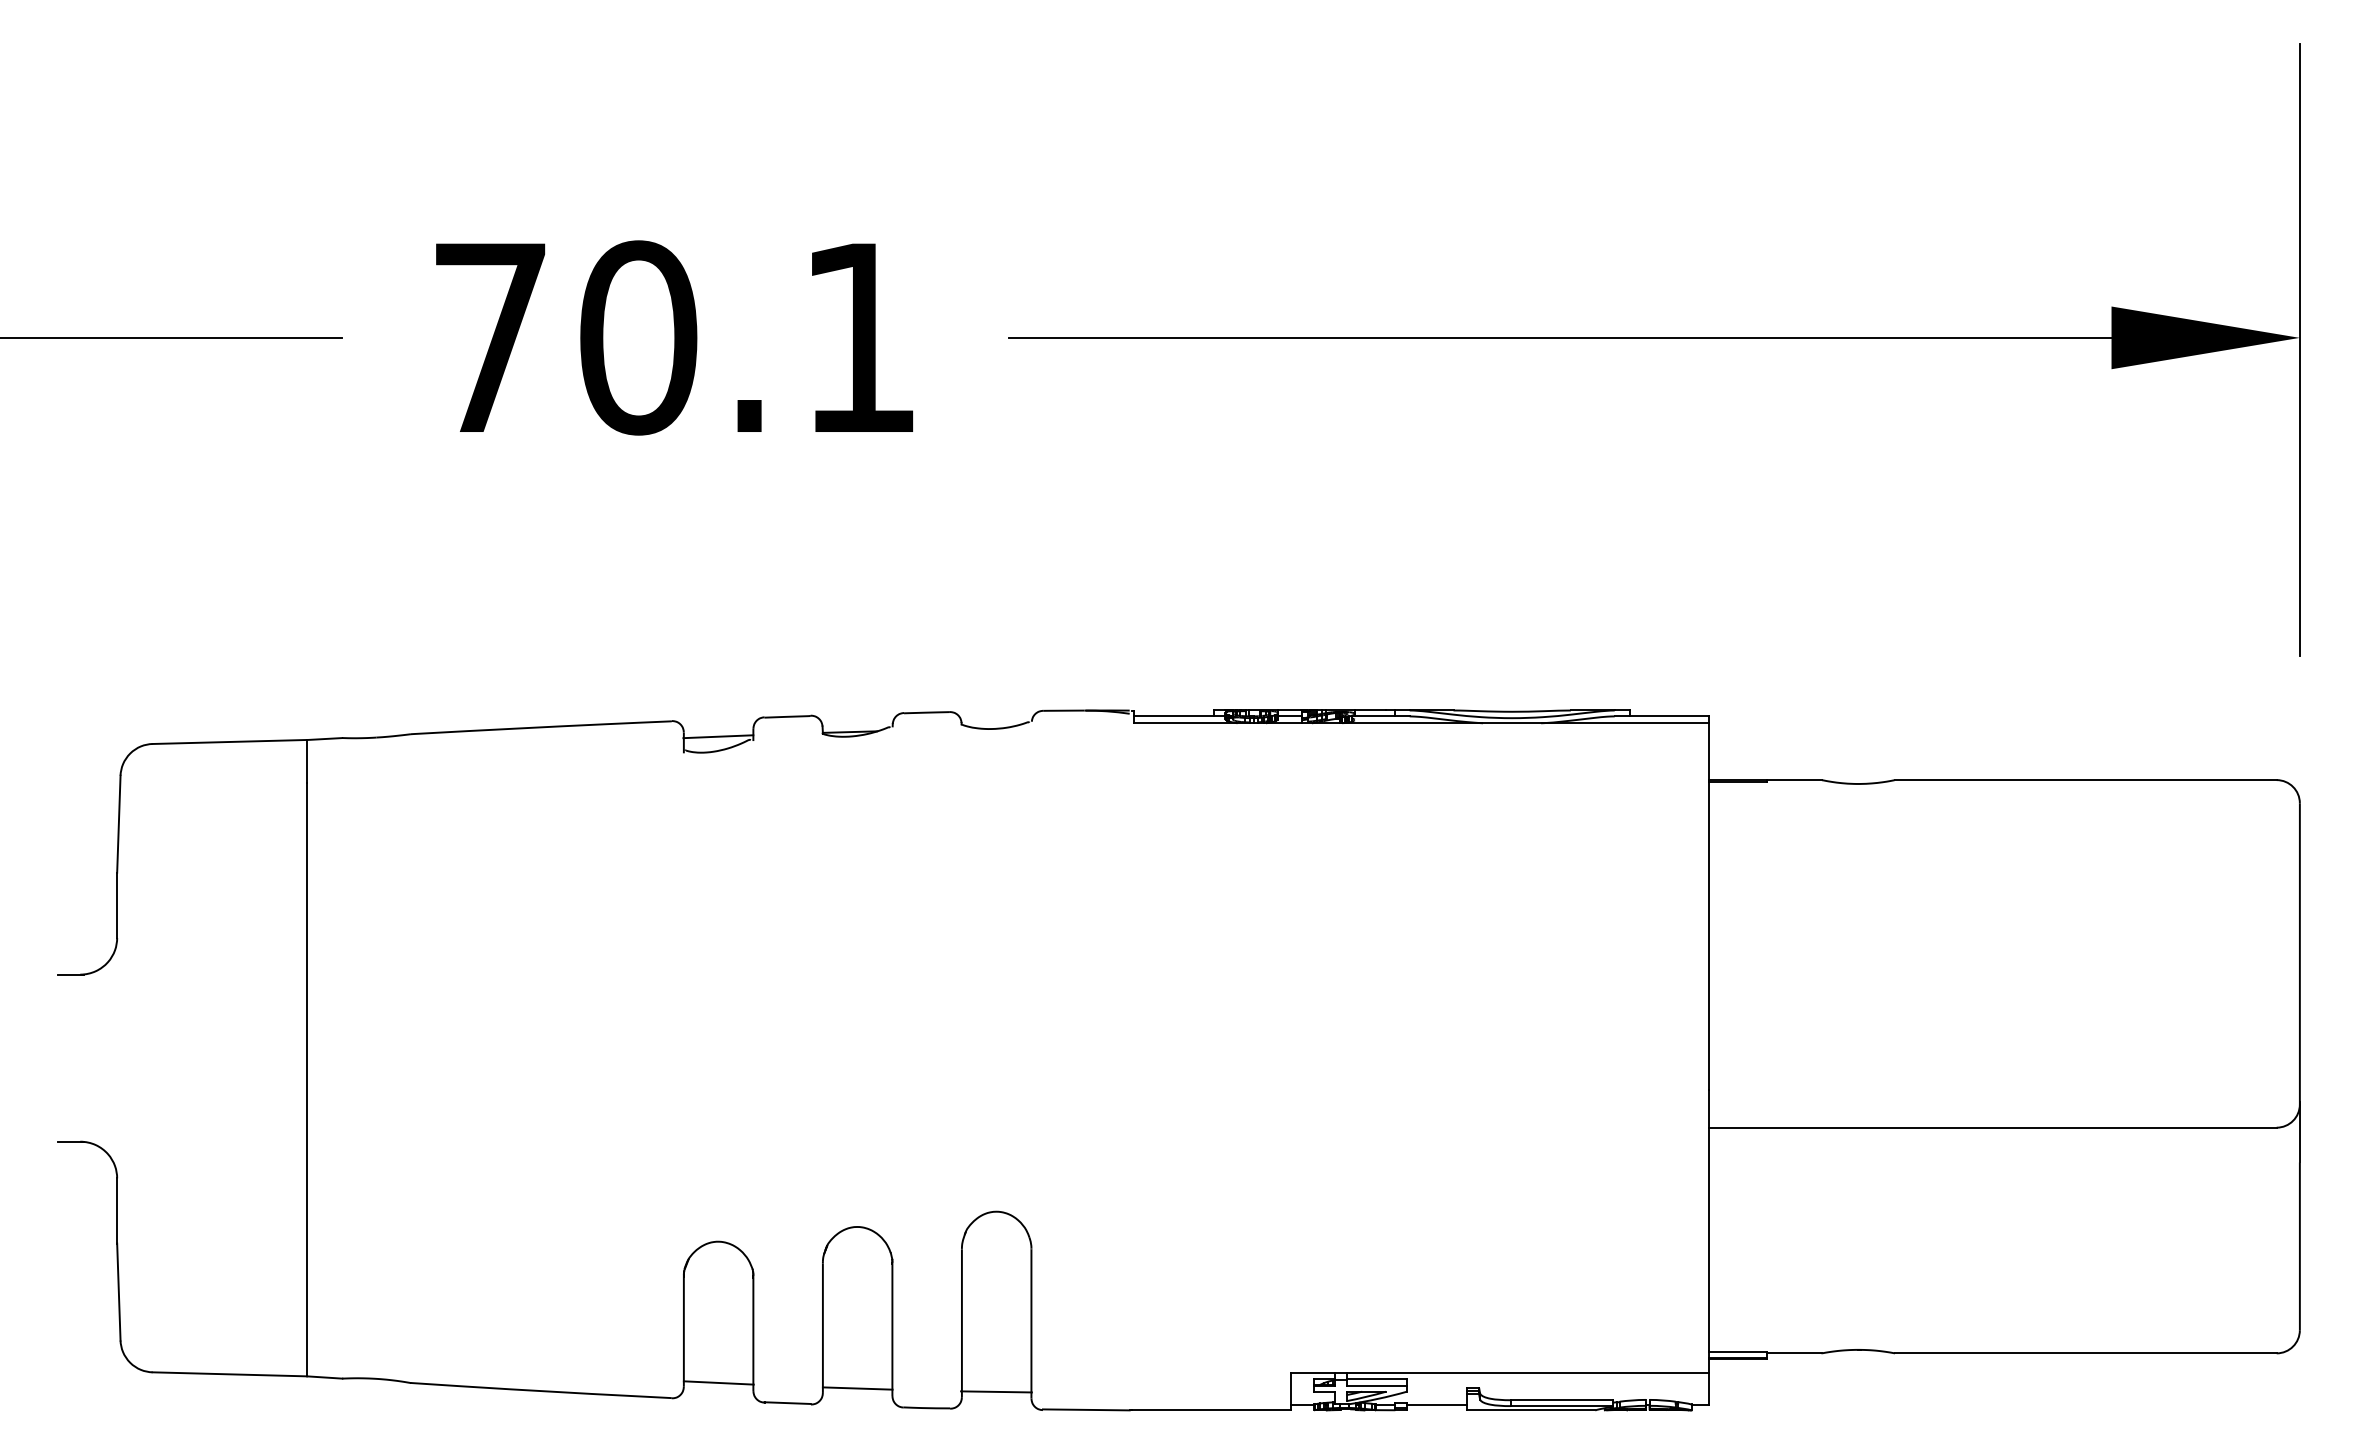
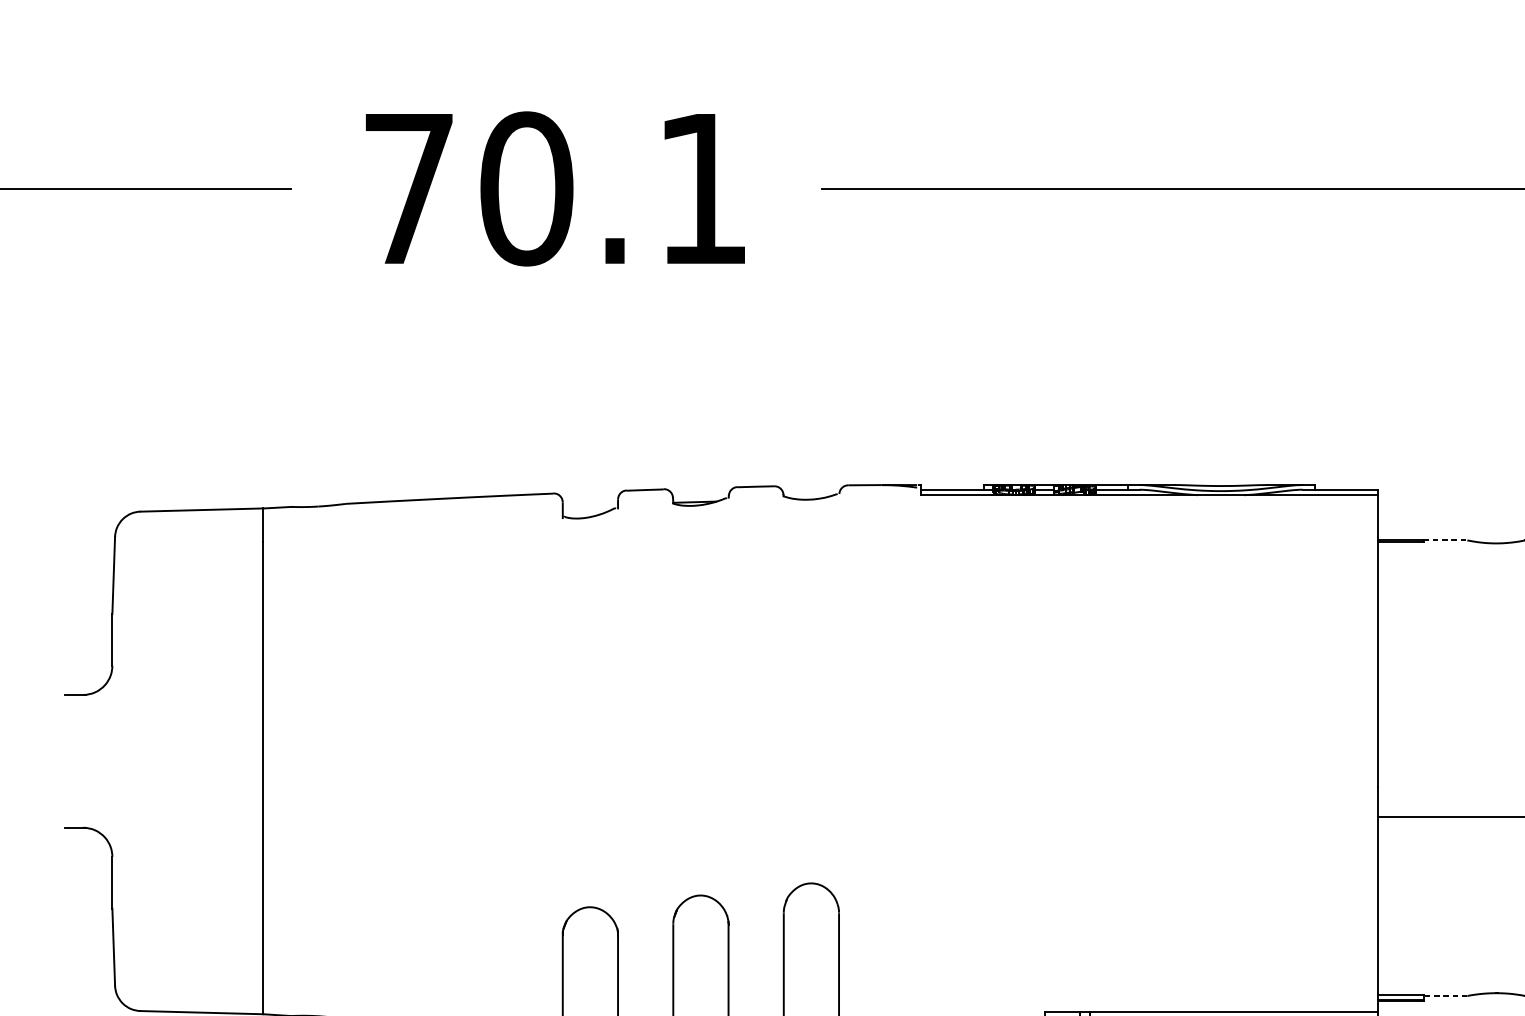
line: (718, 736) -> (590, 505), removed
line: (1794, 780) -> (1445, 540), solid -> dashed
line: (1794, 1353) -> (1445, 996), solid -> dashed

